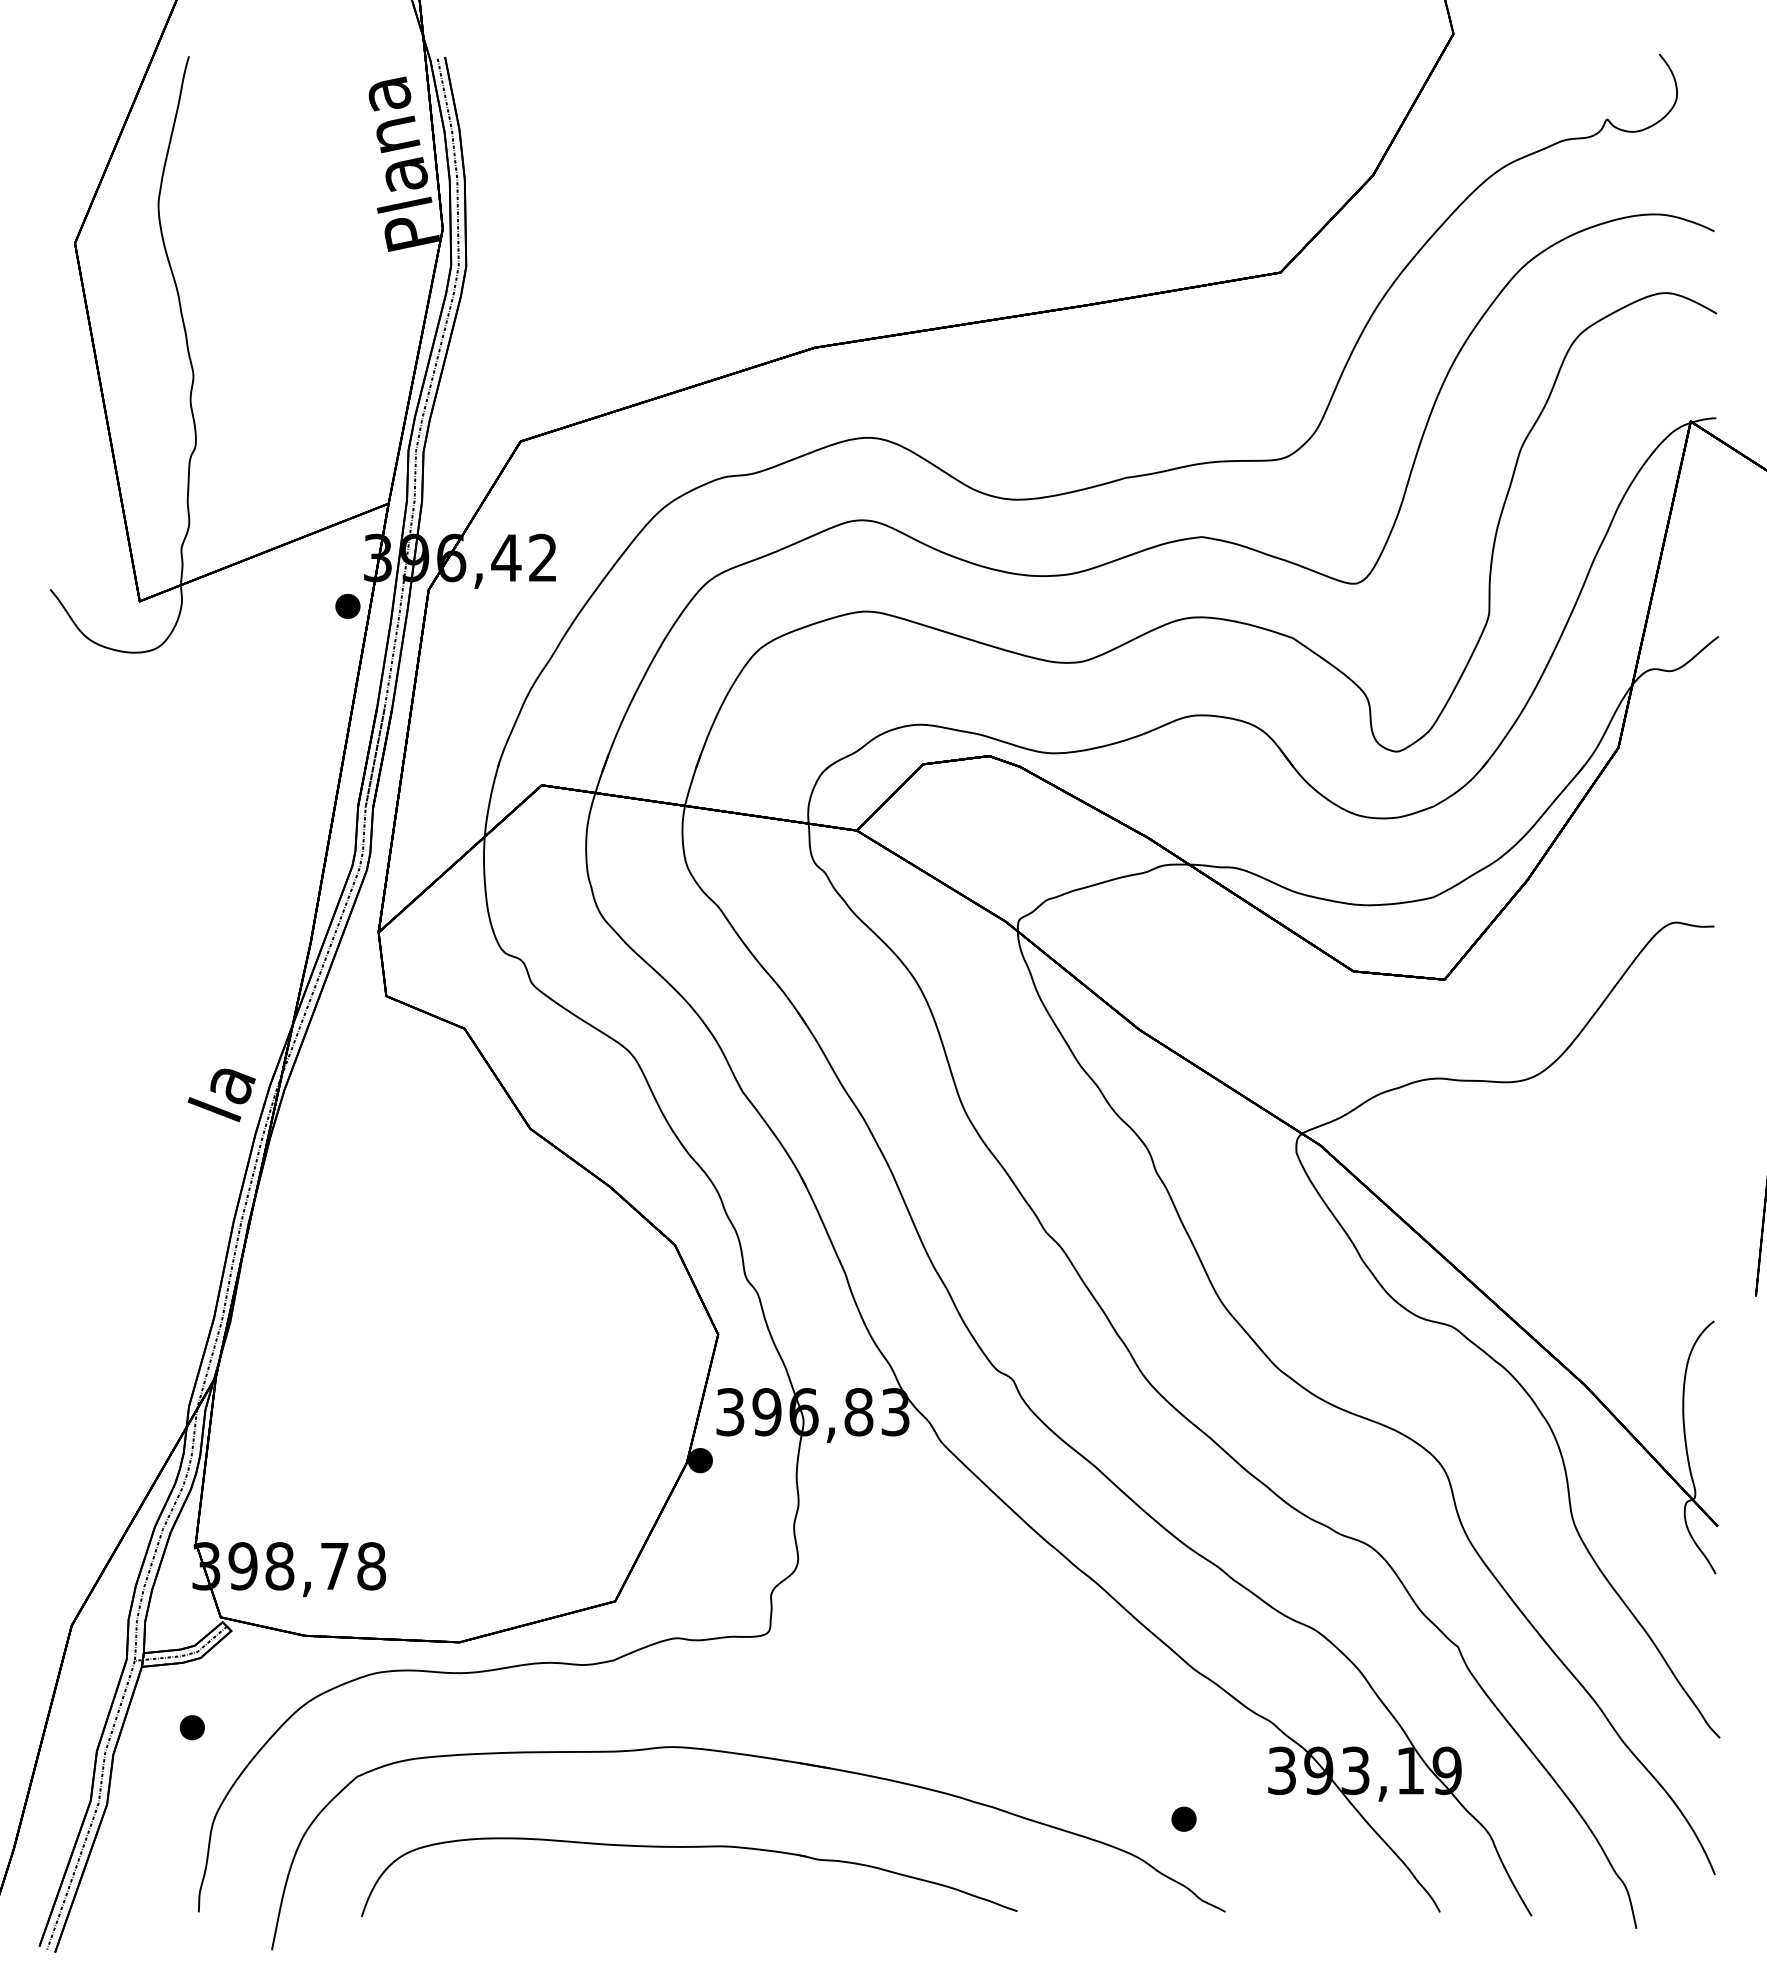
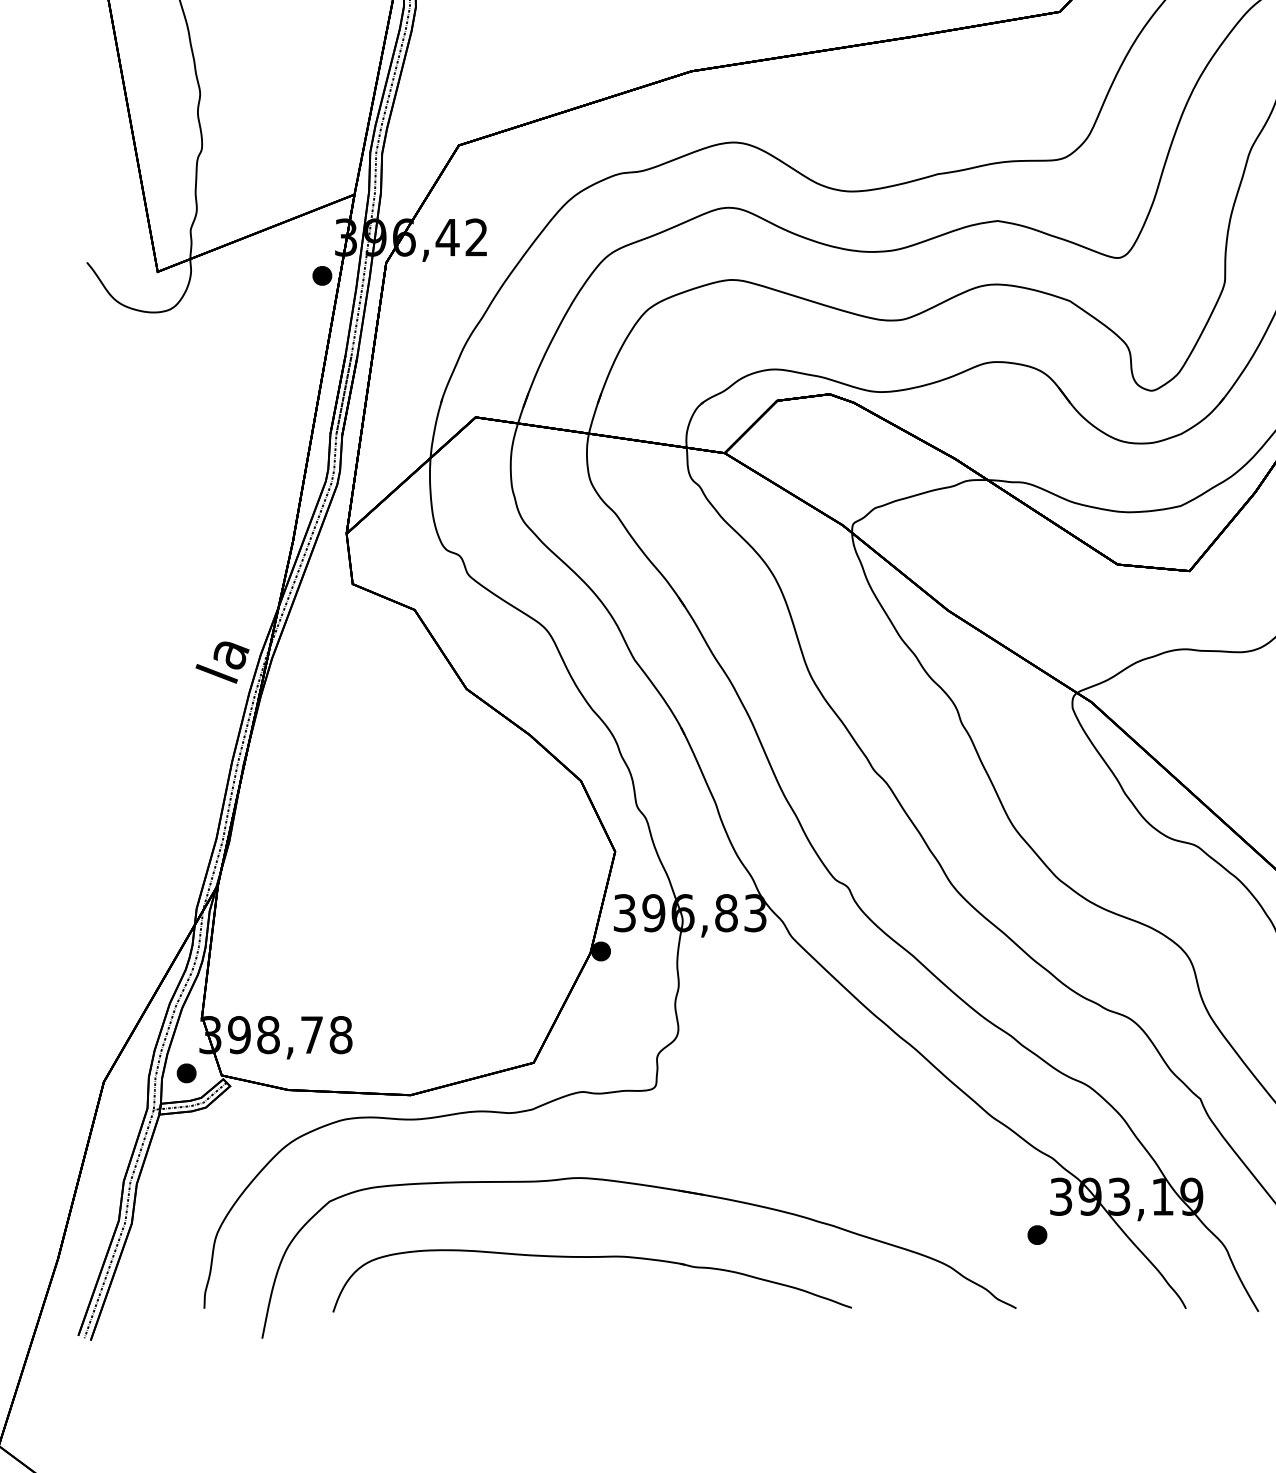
part: (191, 1727) -> (185, 1073), moved
part: (1183, 1818) -> (1036, 1234), moved

